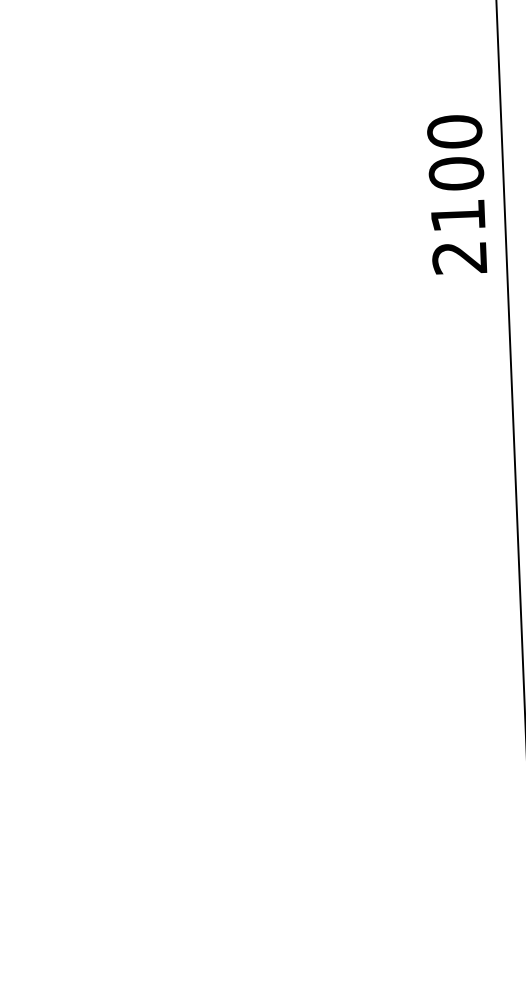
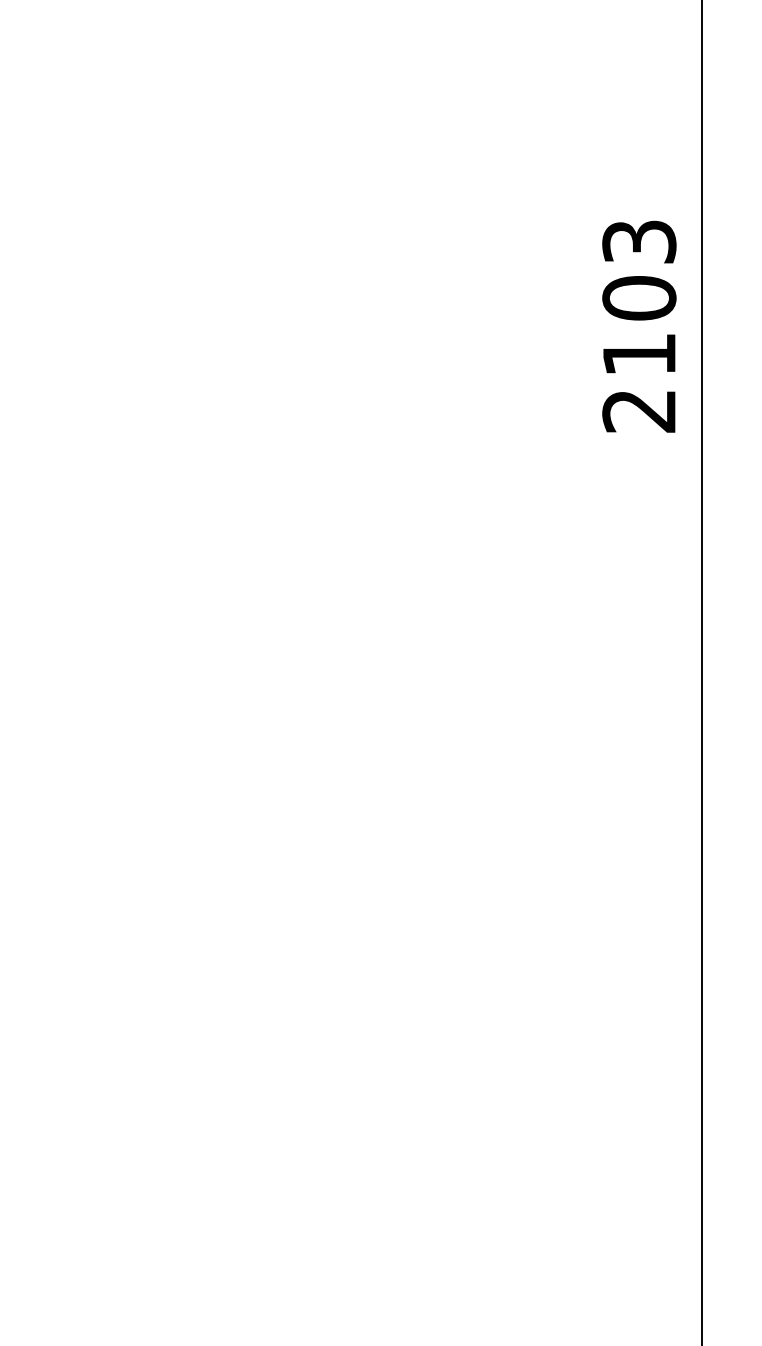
text: (454, 131) -> (639, 241), 2100 -> 2103

